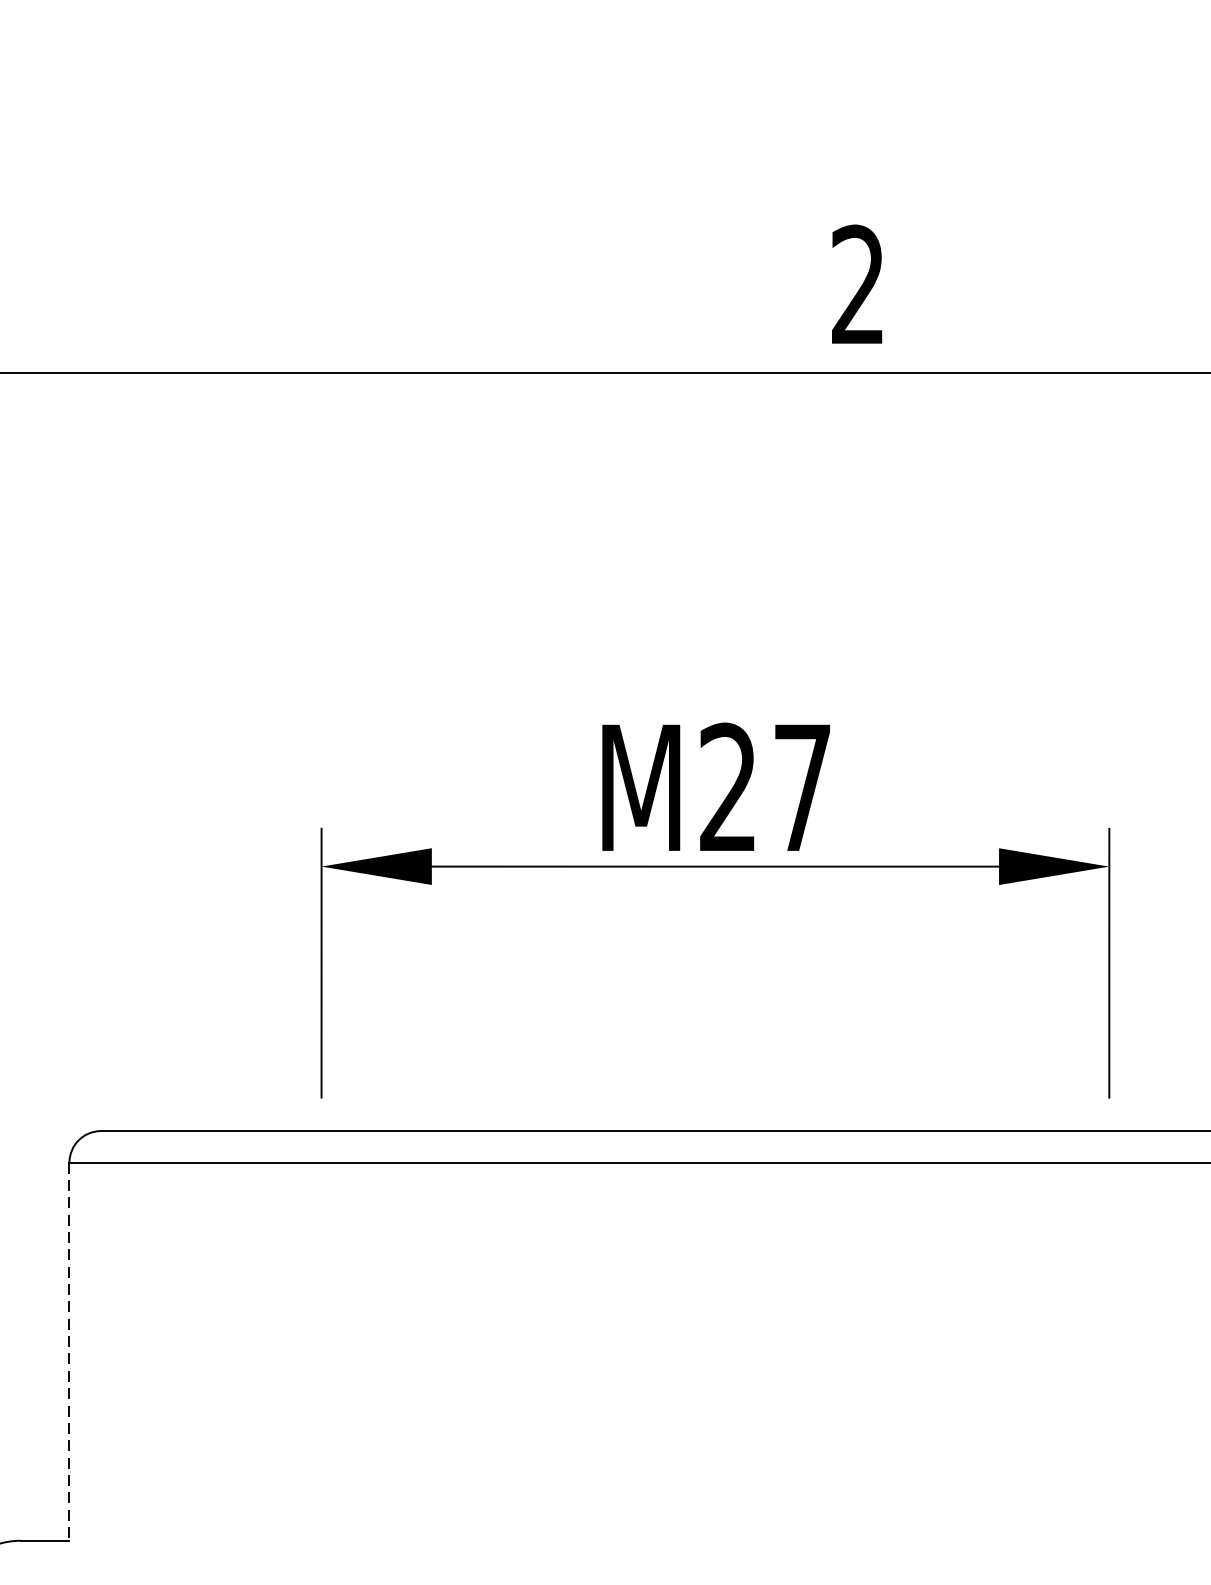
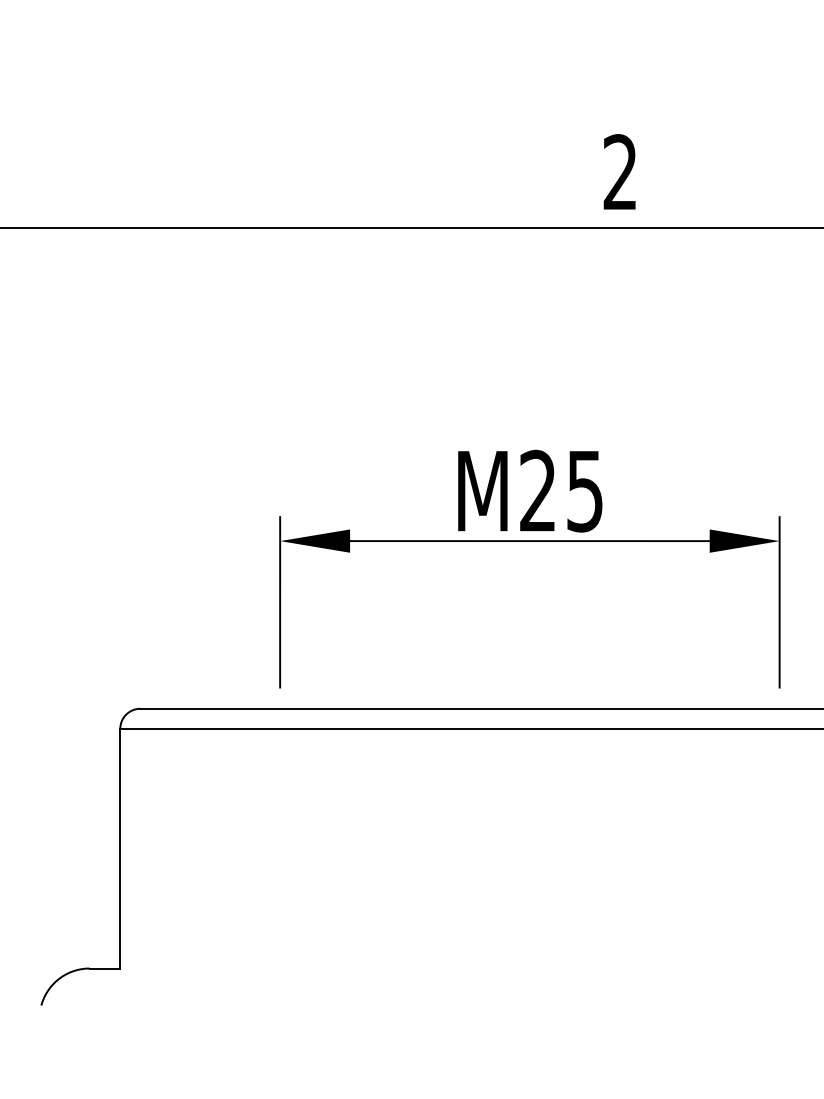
text: (801, 788) -> (584, 491), M27 -> M25
line: (69, 1351) -> (120, 848), dashed -> solid

